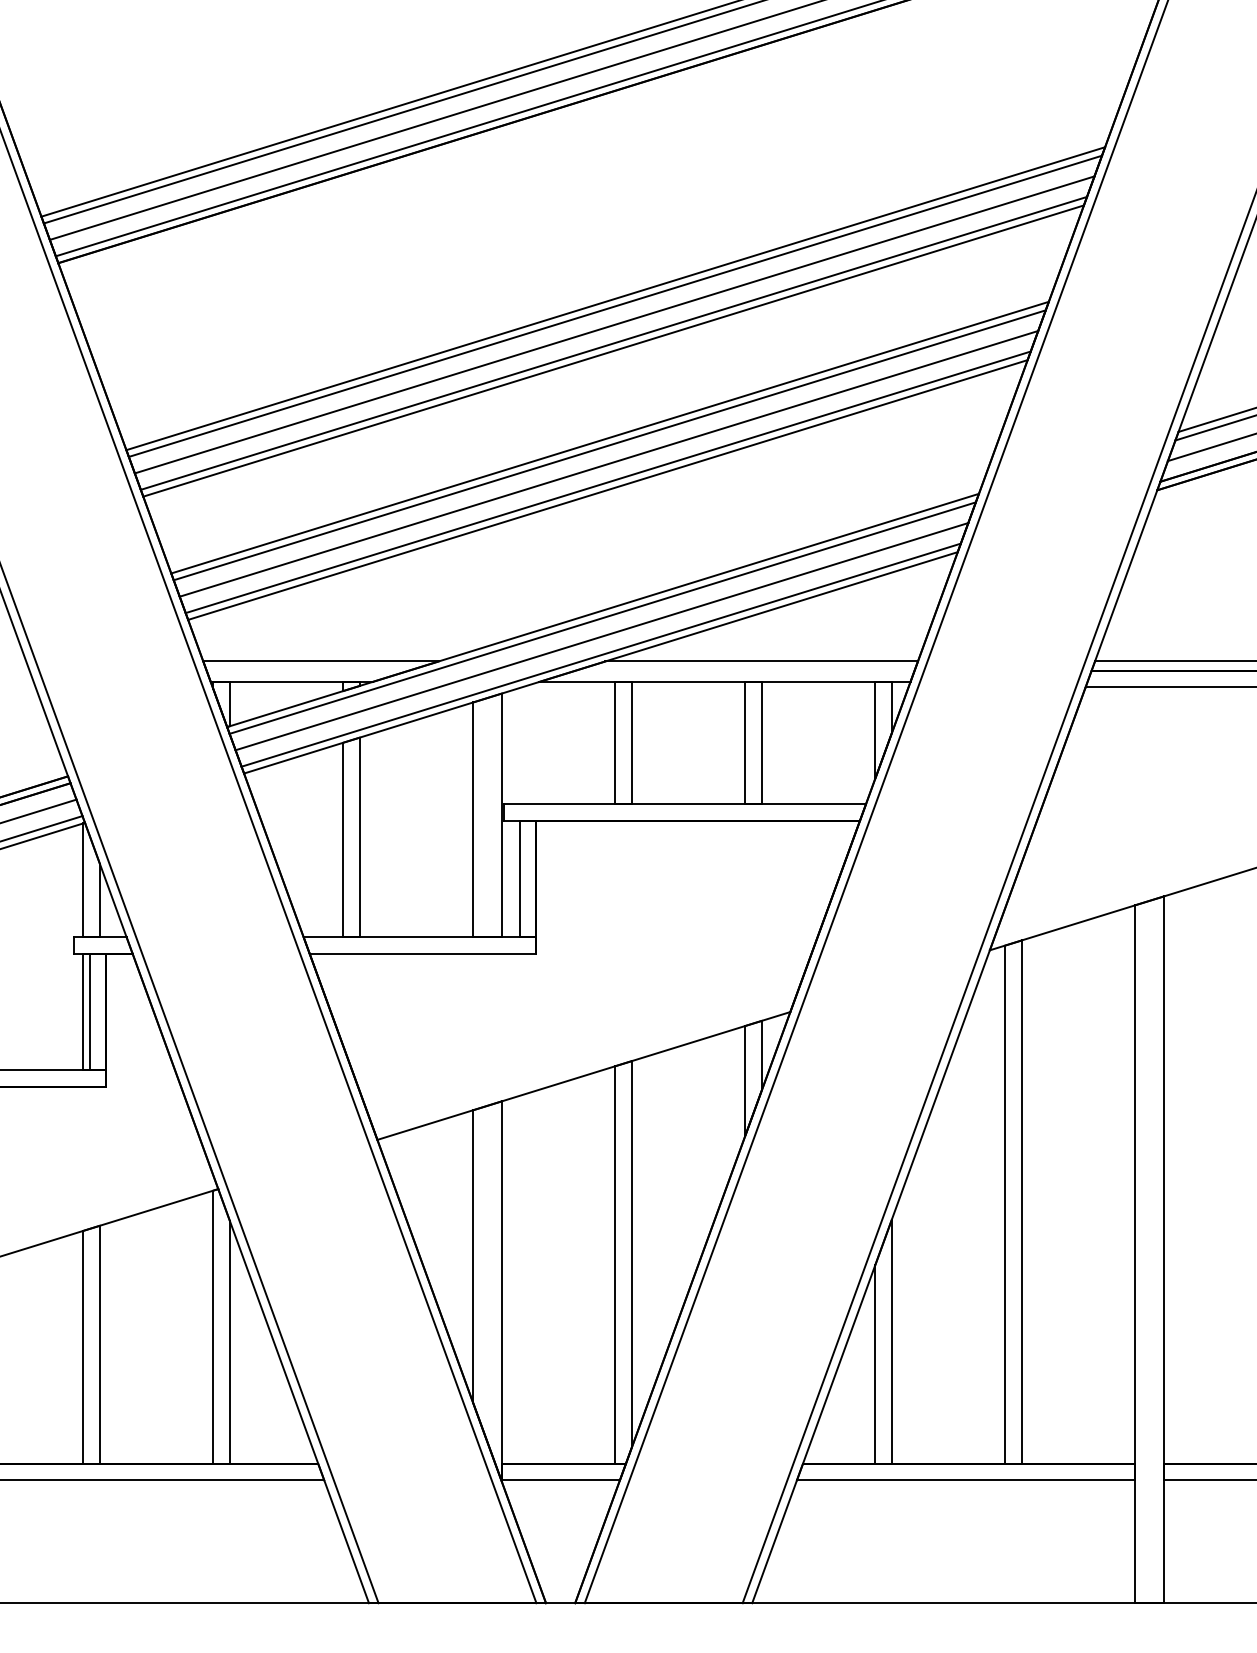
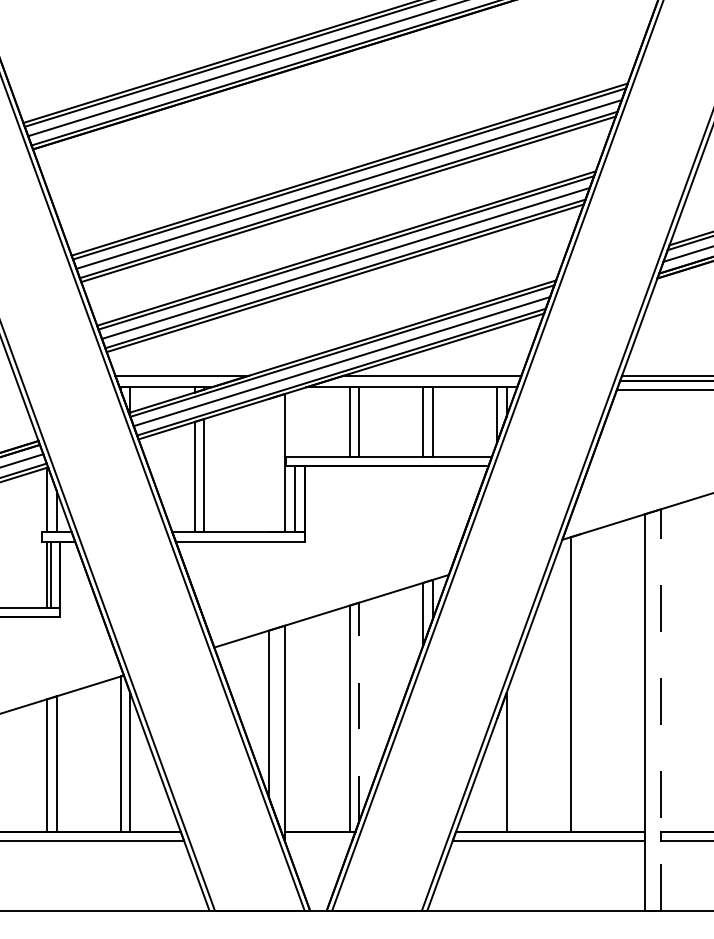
line: (472, 819) -> (268, 465), removed
line: (1021, 1201) -> (580, 682), removed
line: (1164, 1250) -> (661, 710), solid -> dashed
line: (631, 1254) -> (358, 712), solid -> dashed
line: (875, 1363) -> (497, 774), removed
line: (560, 1481) -> (318, 841), removed

